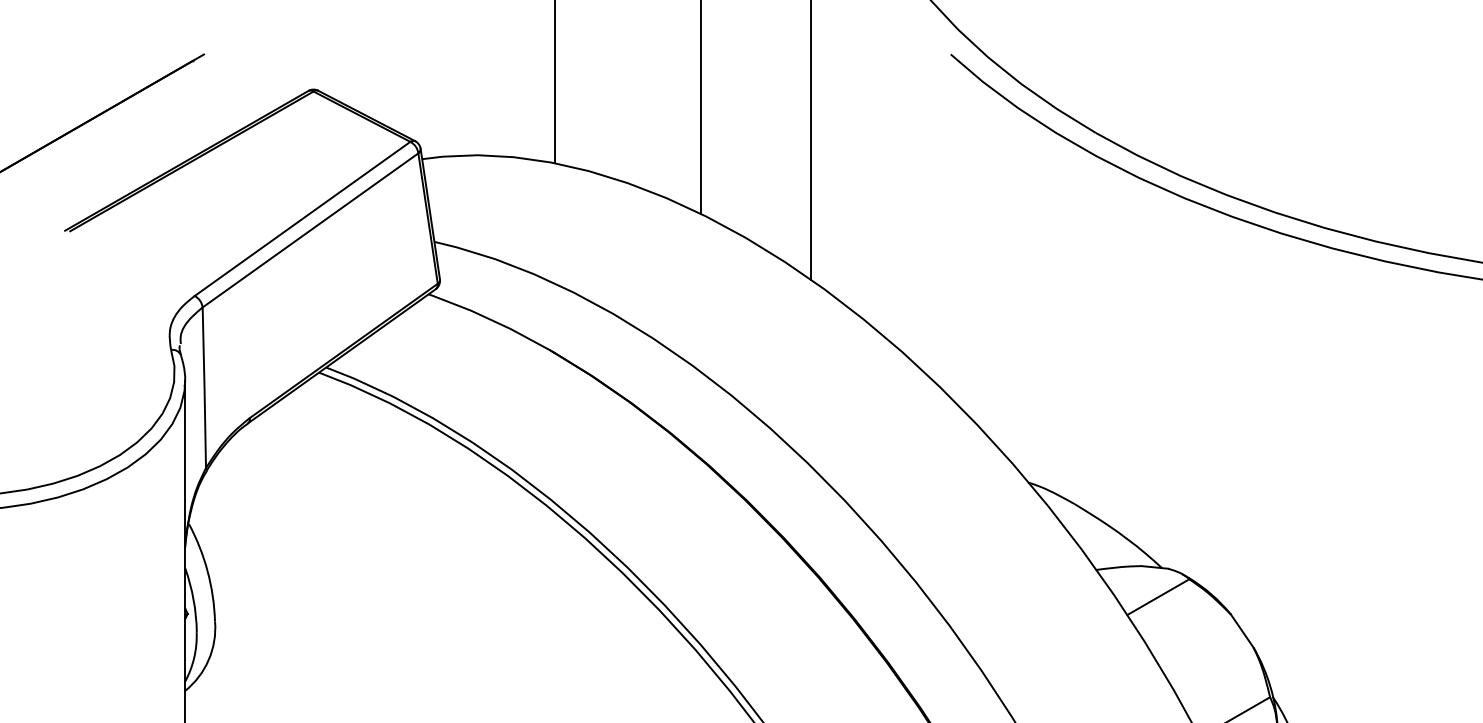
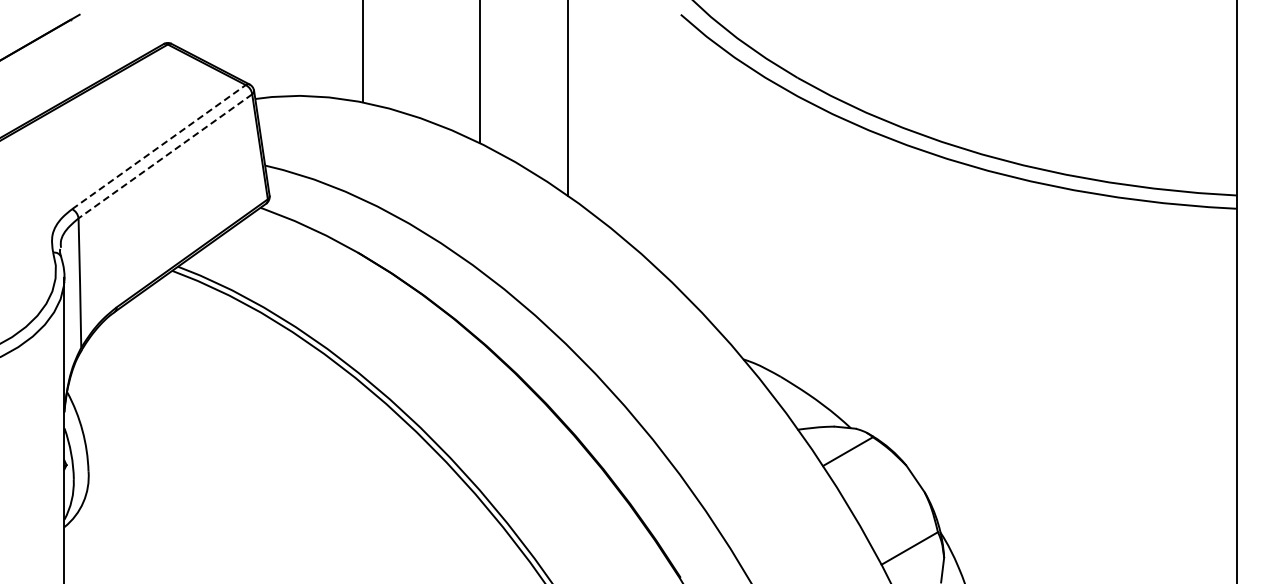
line: (301, 219) -> (158, 147), solid -> dashed
line: (310, 230) -> (165, 156), solid -> dashed

